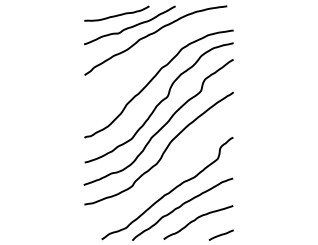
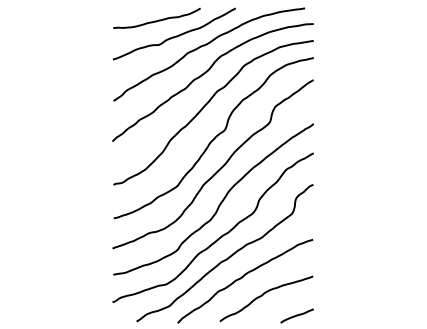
curve: (153, 54) -> (206, 73), added
curve: (164, 175) -> (221, 235), added

